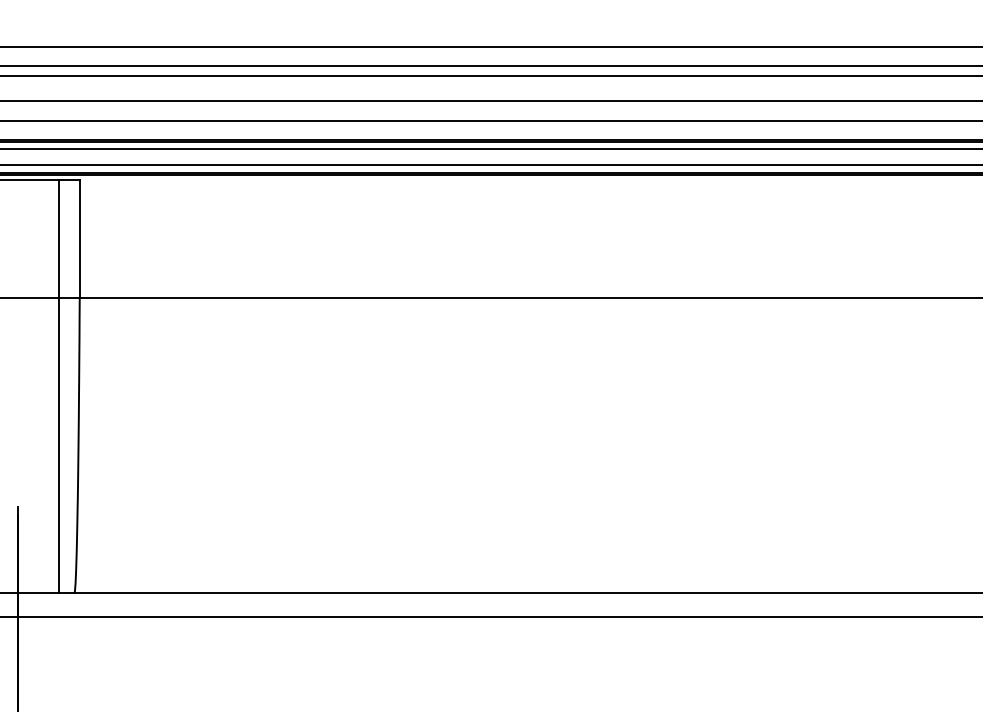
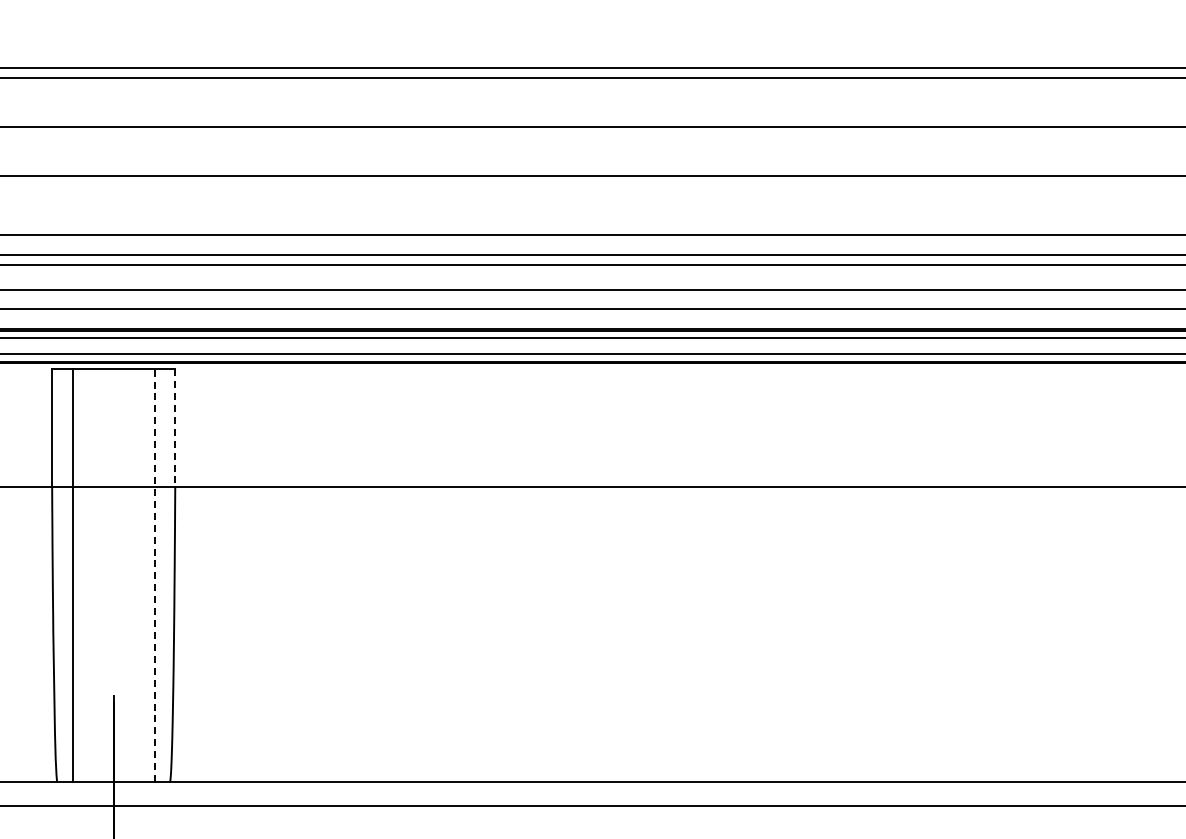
line: (79, 238) -> (175, 427), solid -> dashed
line: (58, 386) -> (154, 575), solid -> dashed

